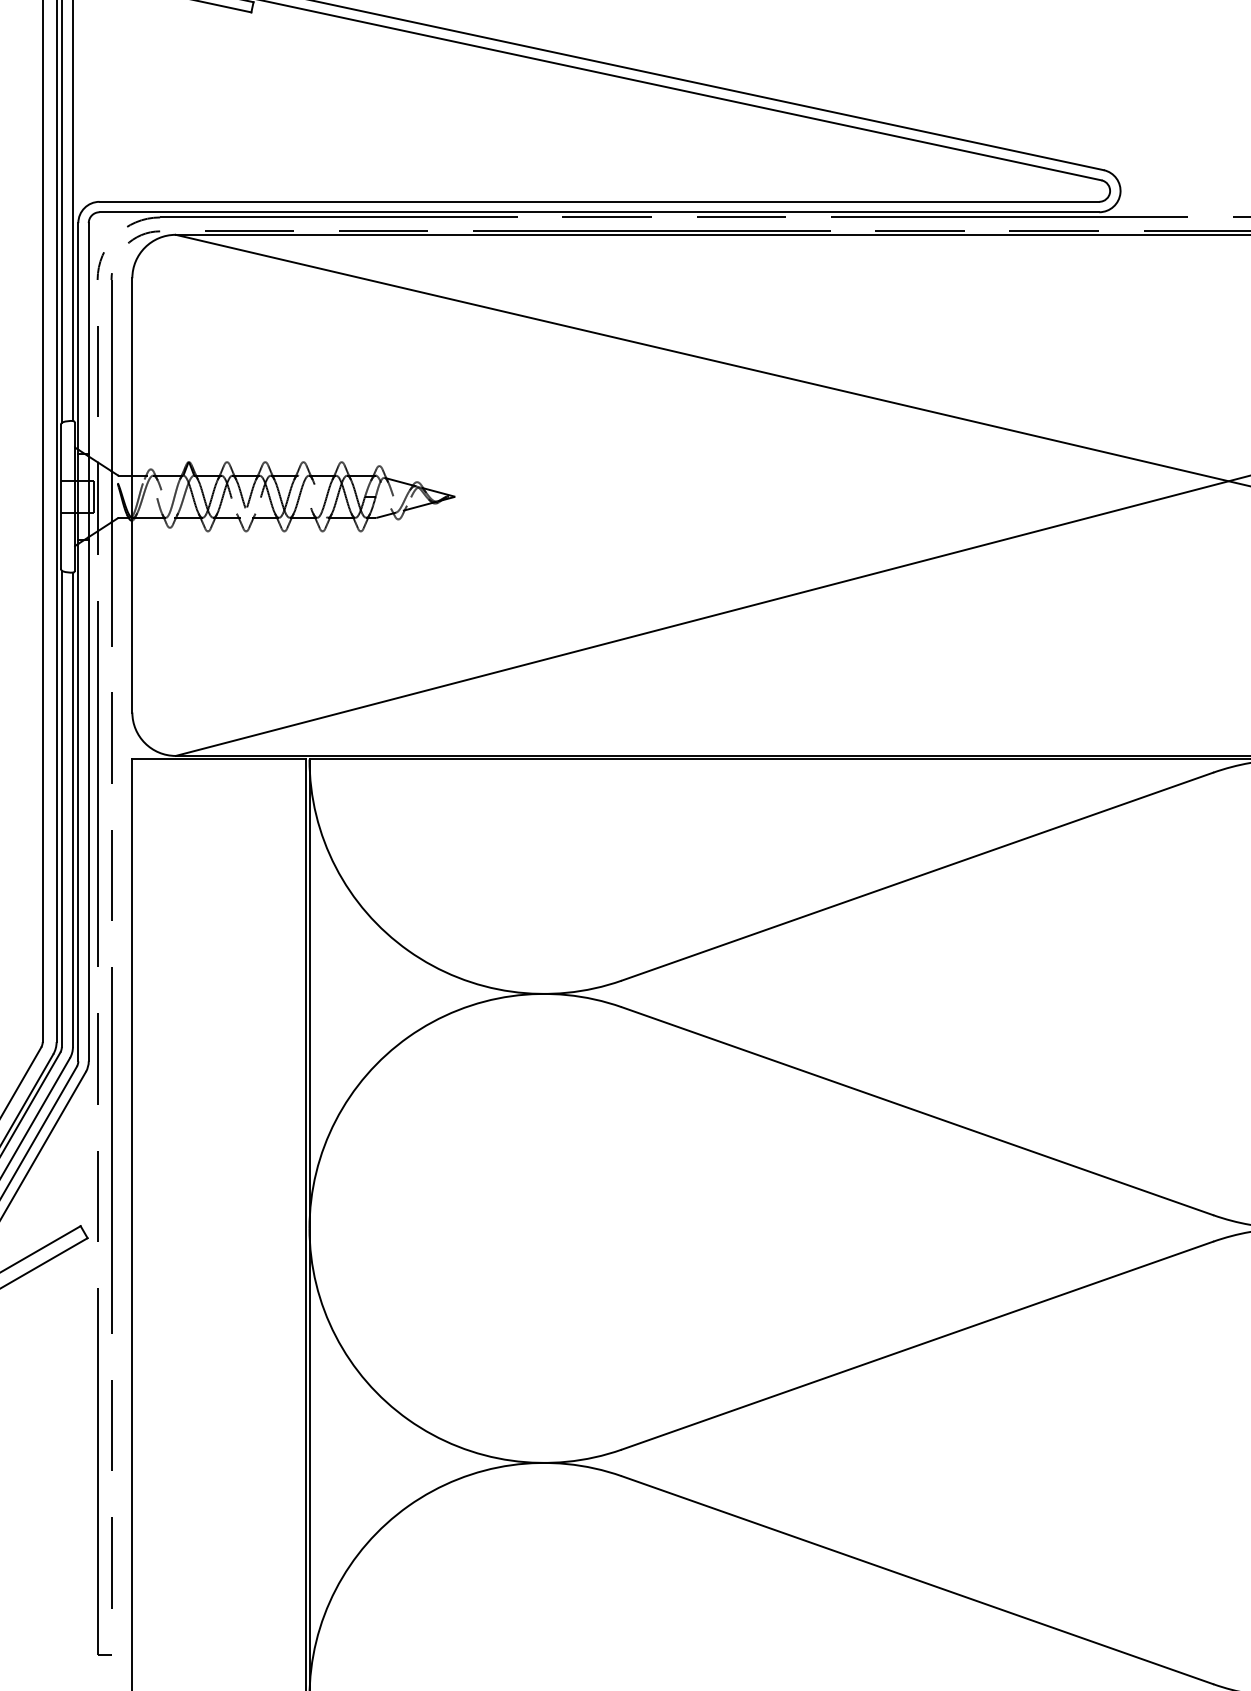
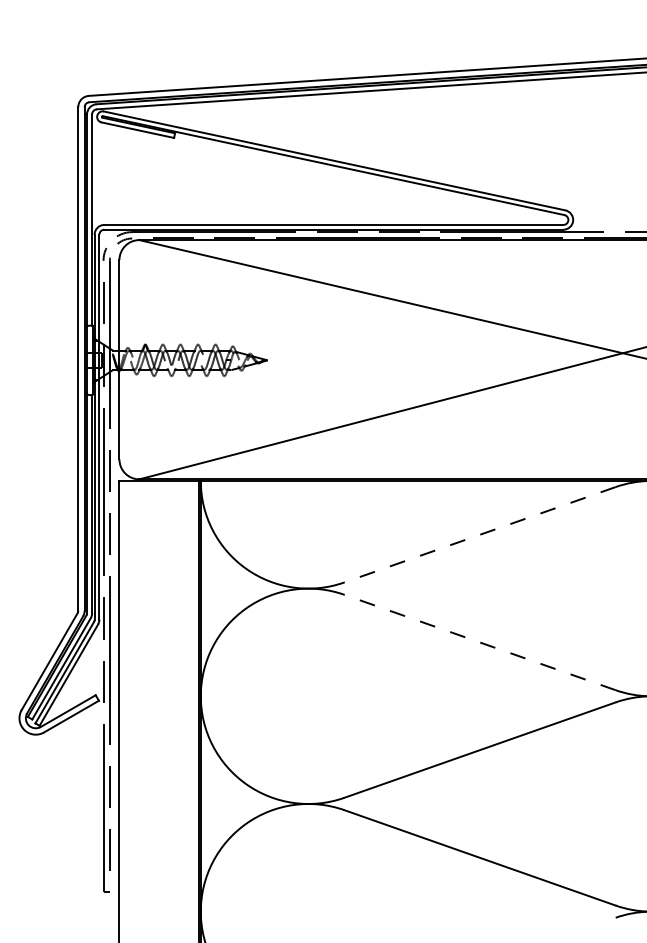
line: (916, 876) -> (479, 534), solid -> dashed
line: (916, 1111) -> (479, 642), solid -> dashed

